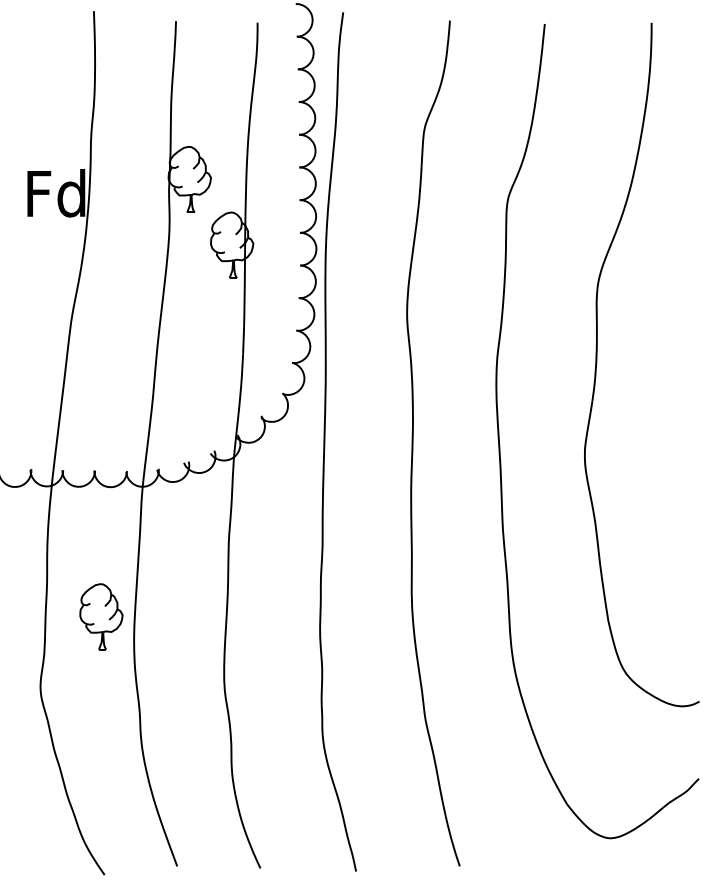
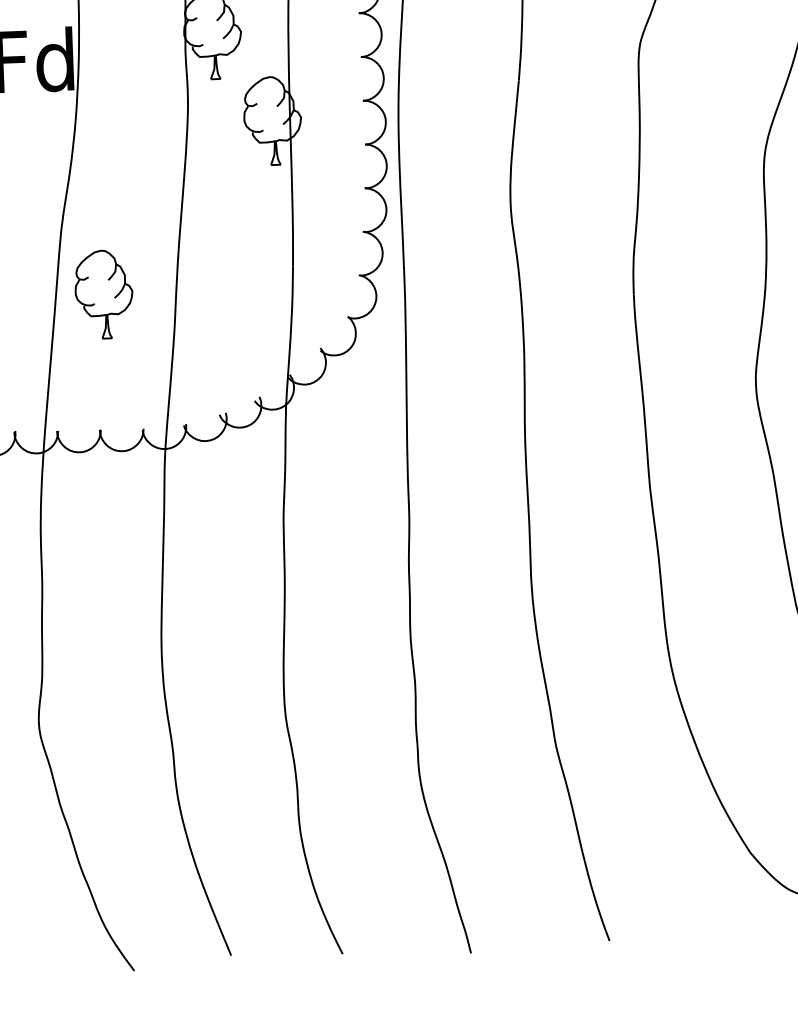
part: (101, 616) -> (104, 294), moved

